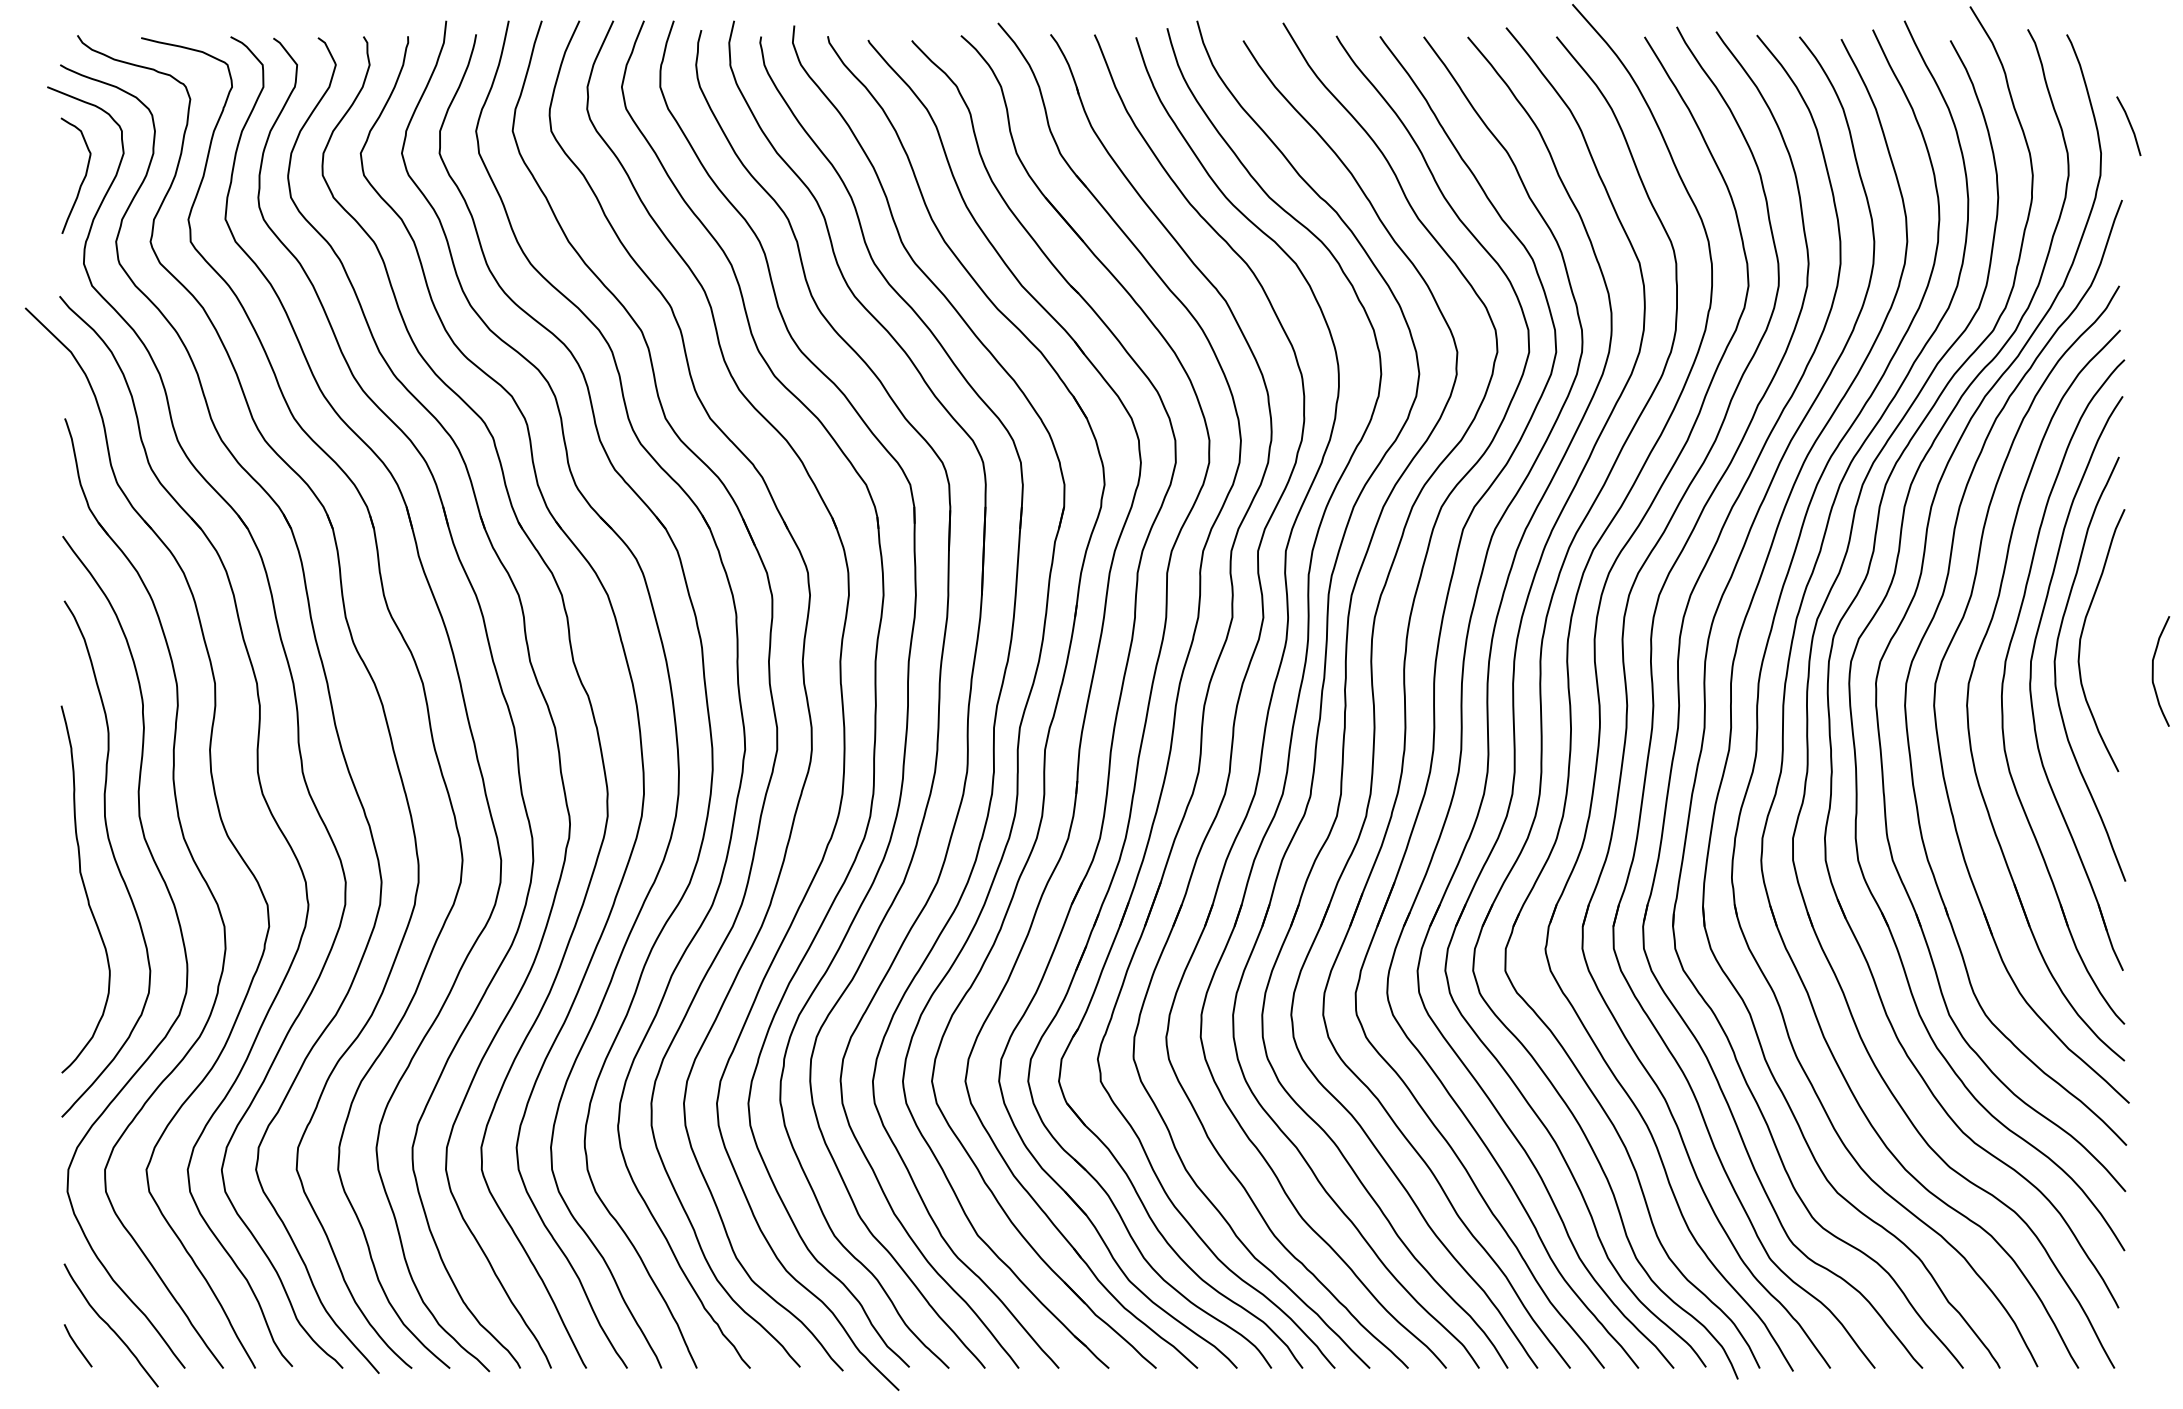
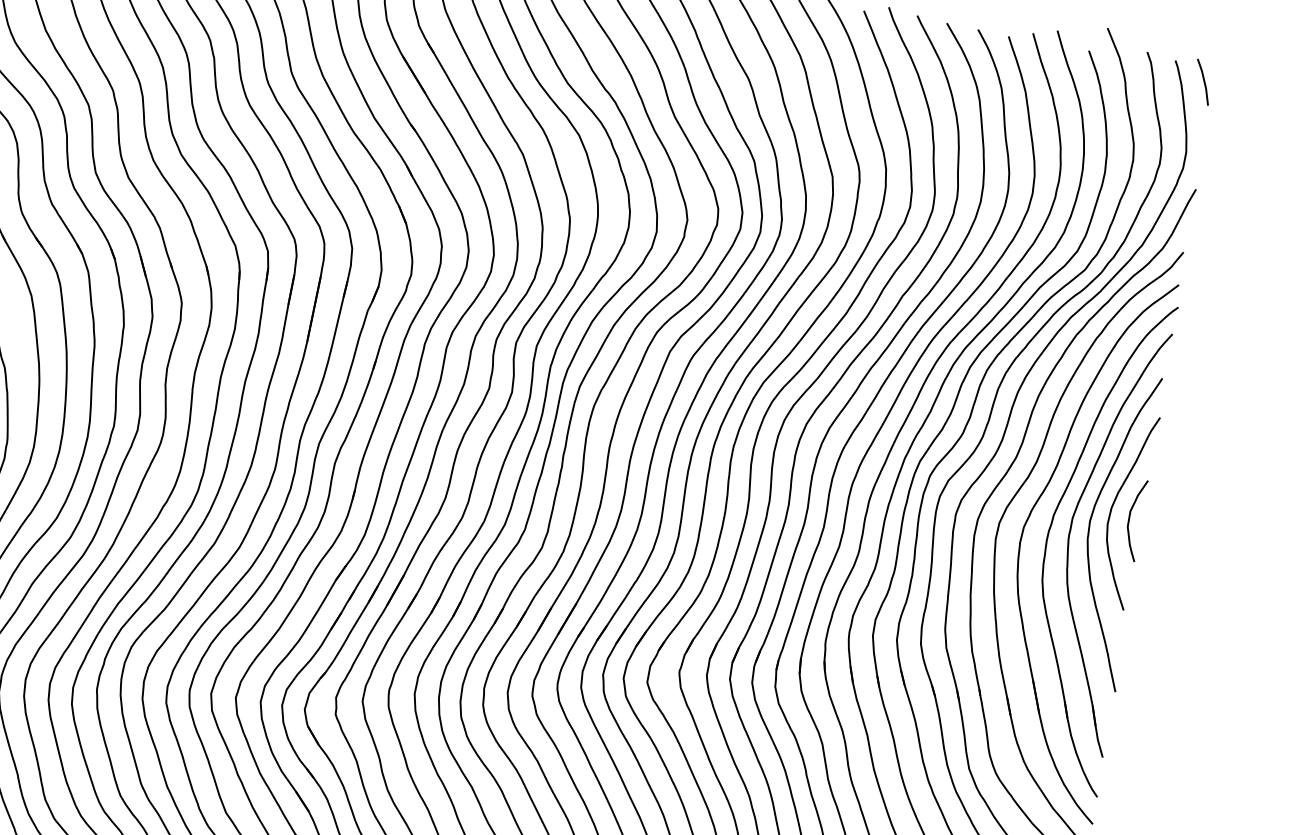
line: (2129, 125) -> (1203, 81), moved
curve: (2153, 671) -> (1129, 519), moved

